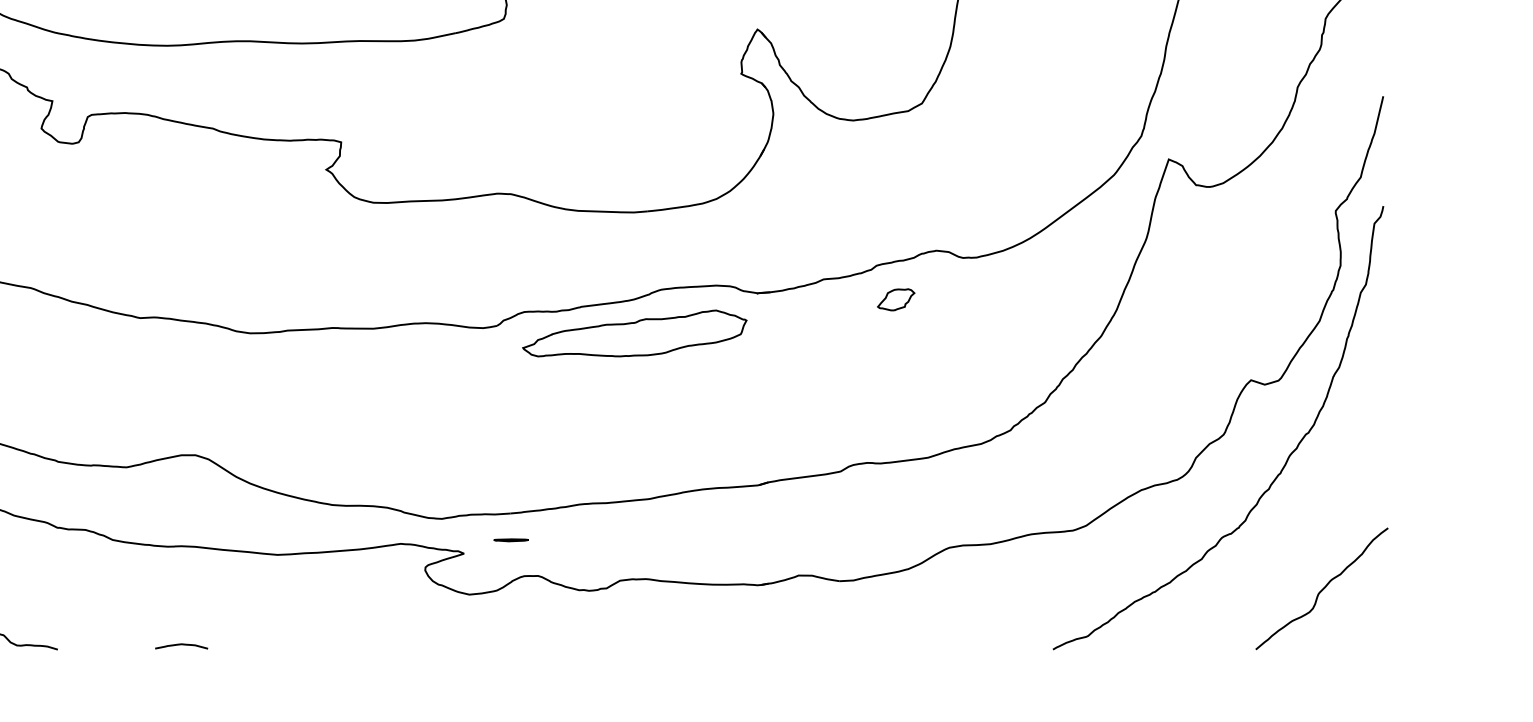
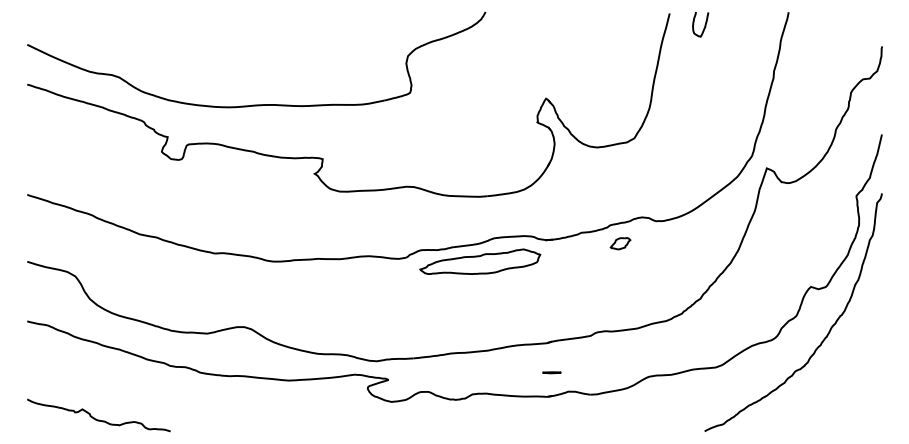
line: (510, 539) -> (551, 372), moved
curve: (1320, 588) -> (848, 398), removed
curve: (180, 646) -> (236, 429), removed

